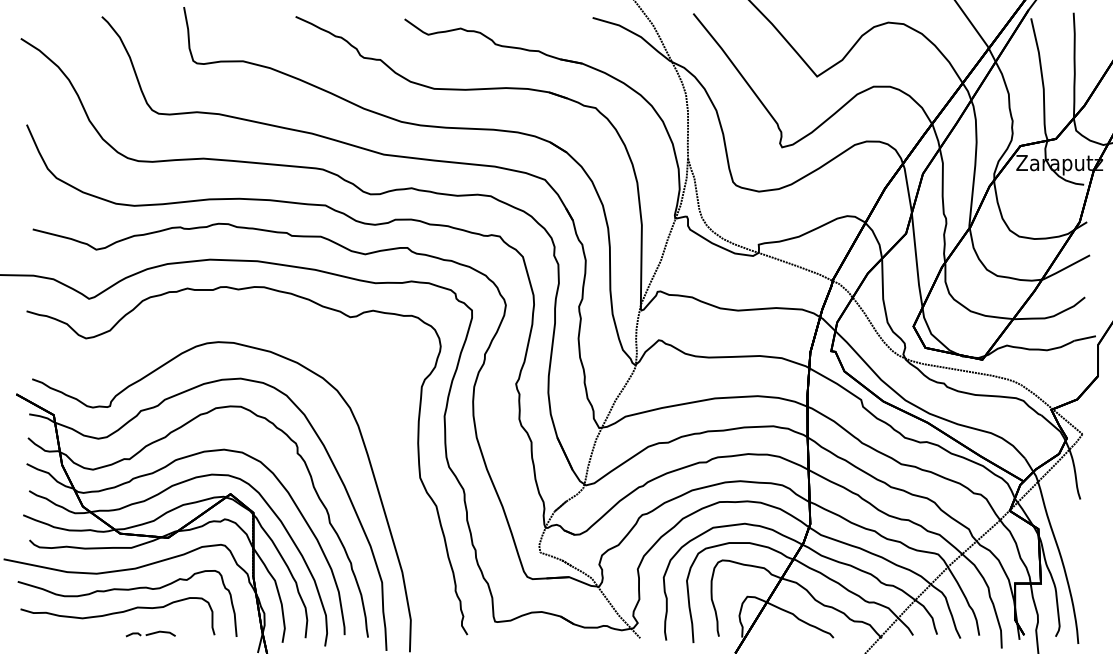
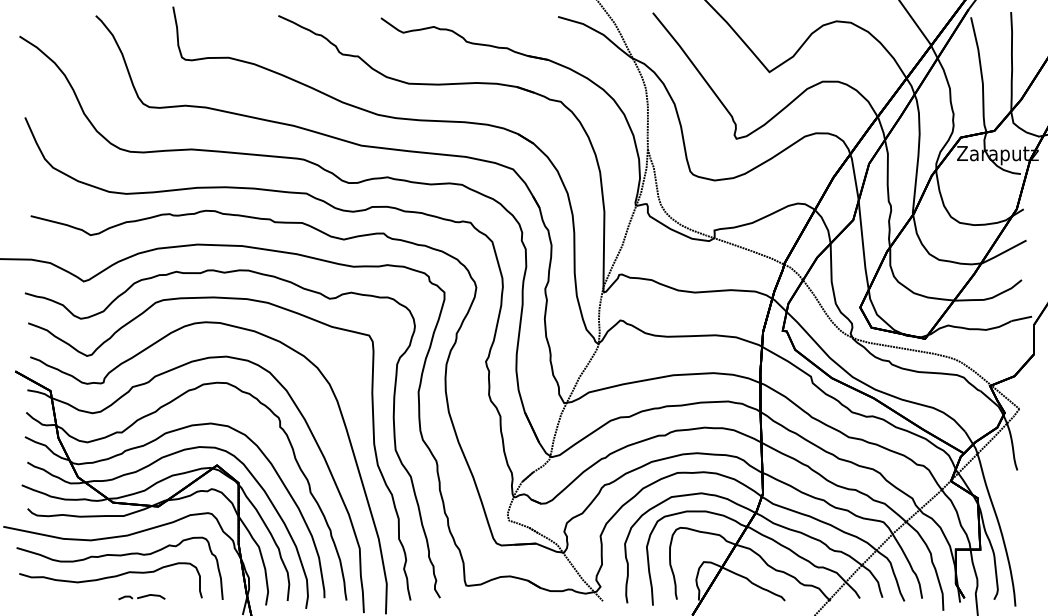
curve: (234, 317) -> (220, 299), added

